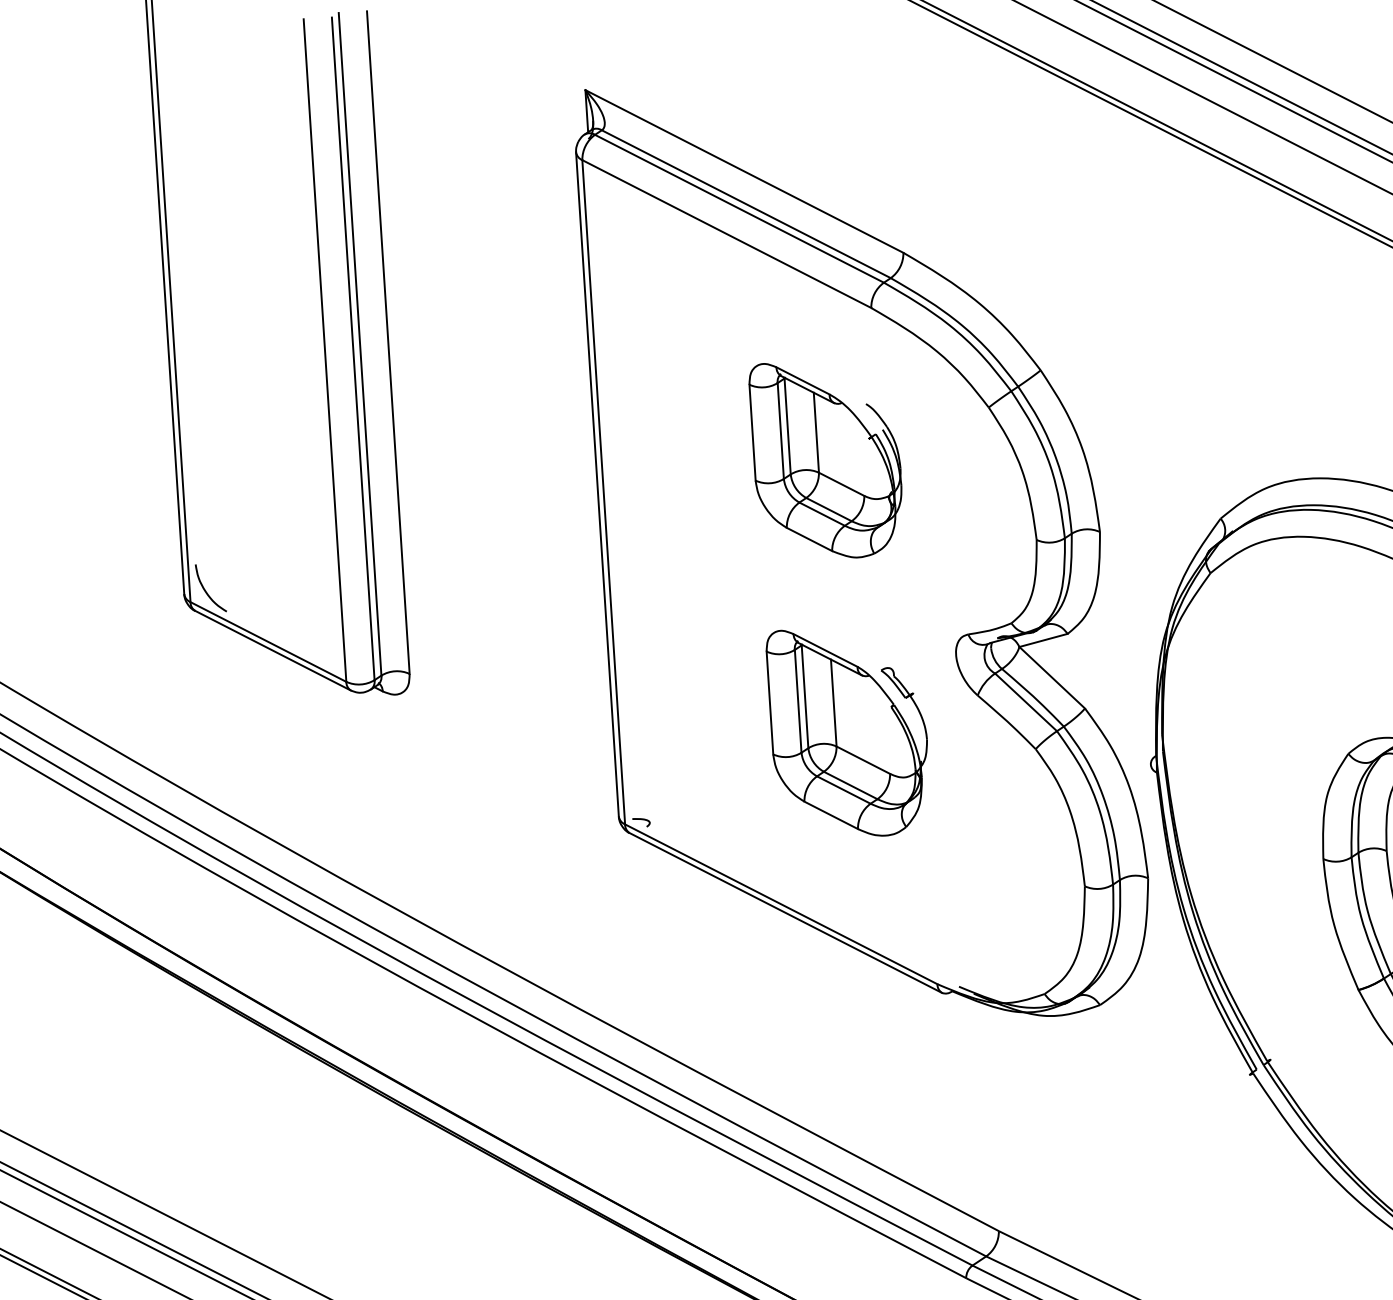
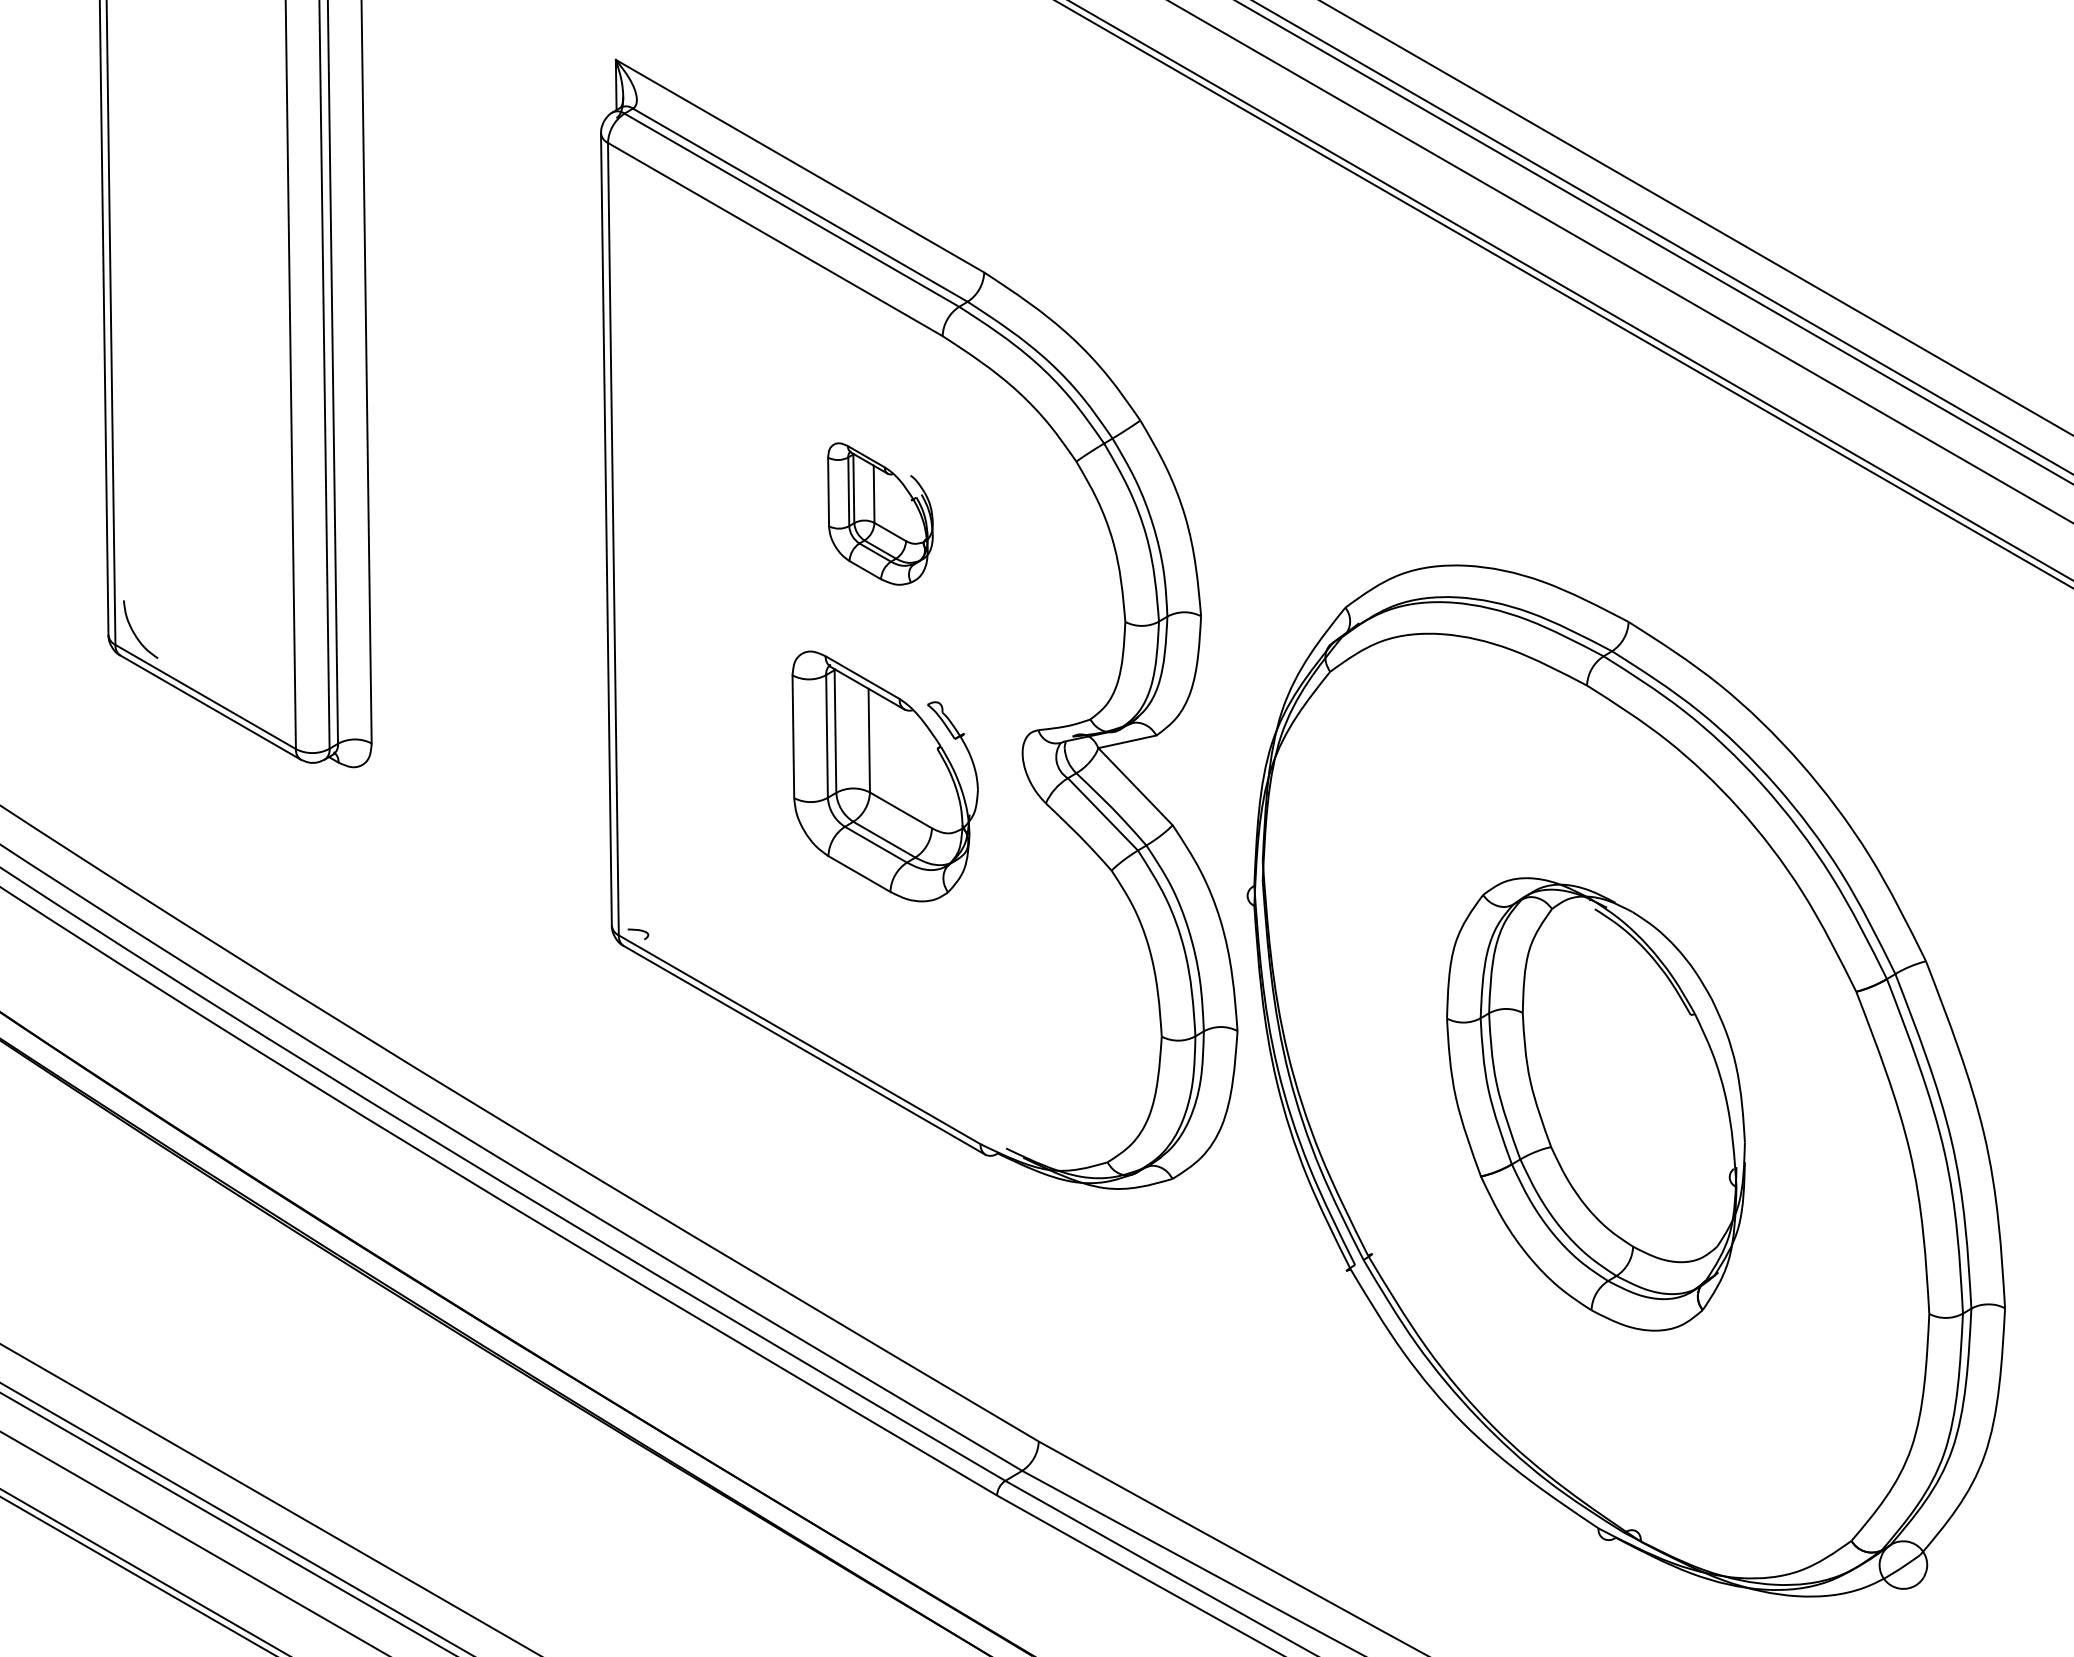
part: (826, 459) -> (880, 513), size x0.6
part: (848, 732) -> (884, 776), moved

